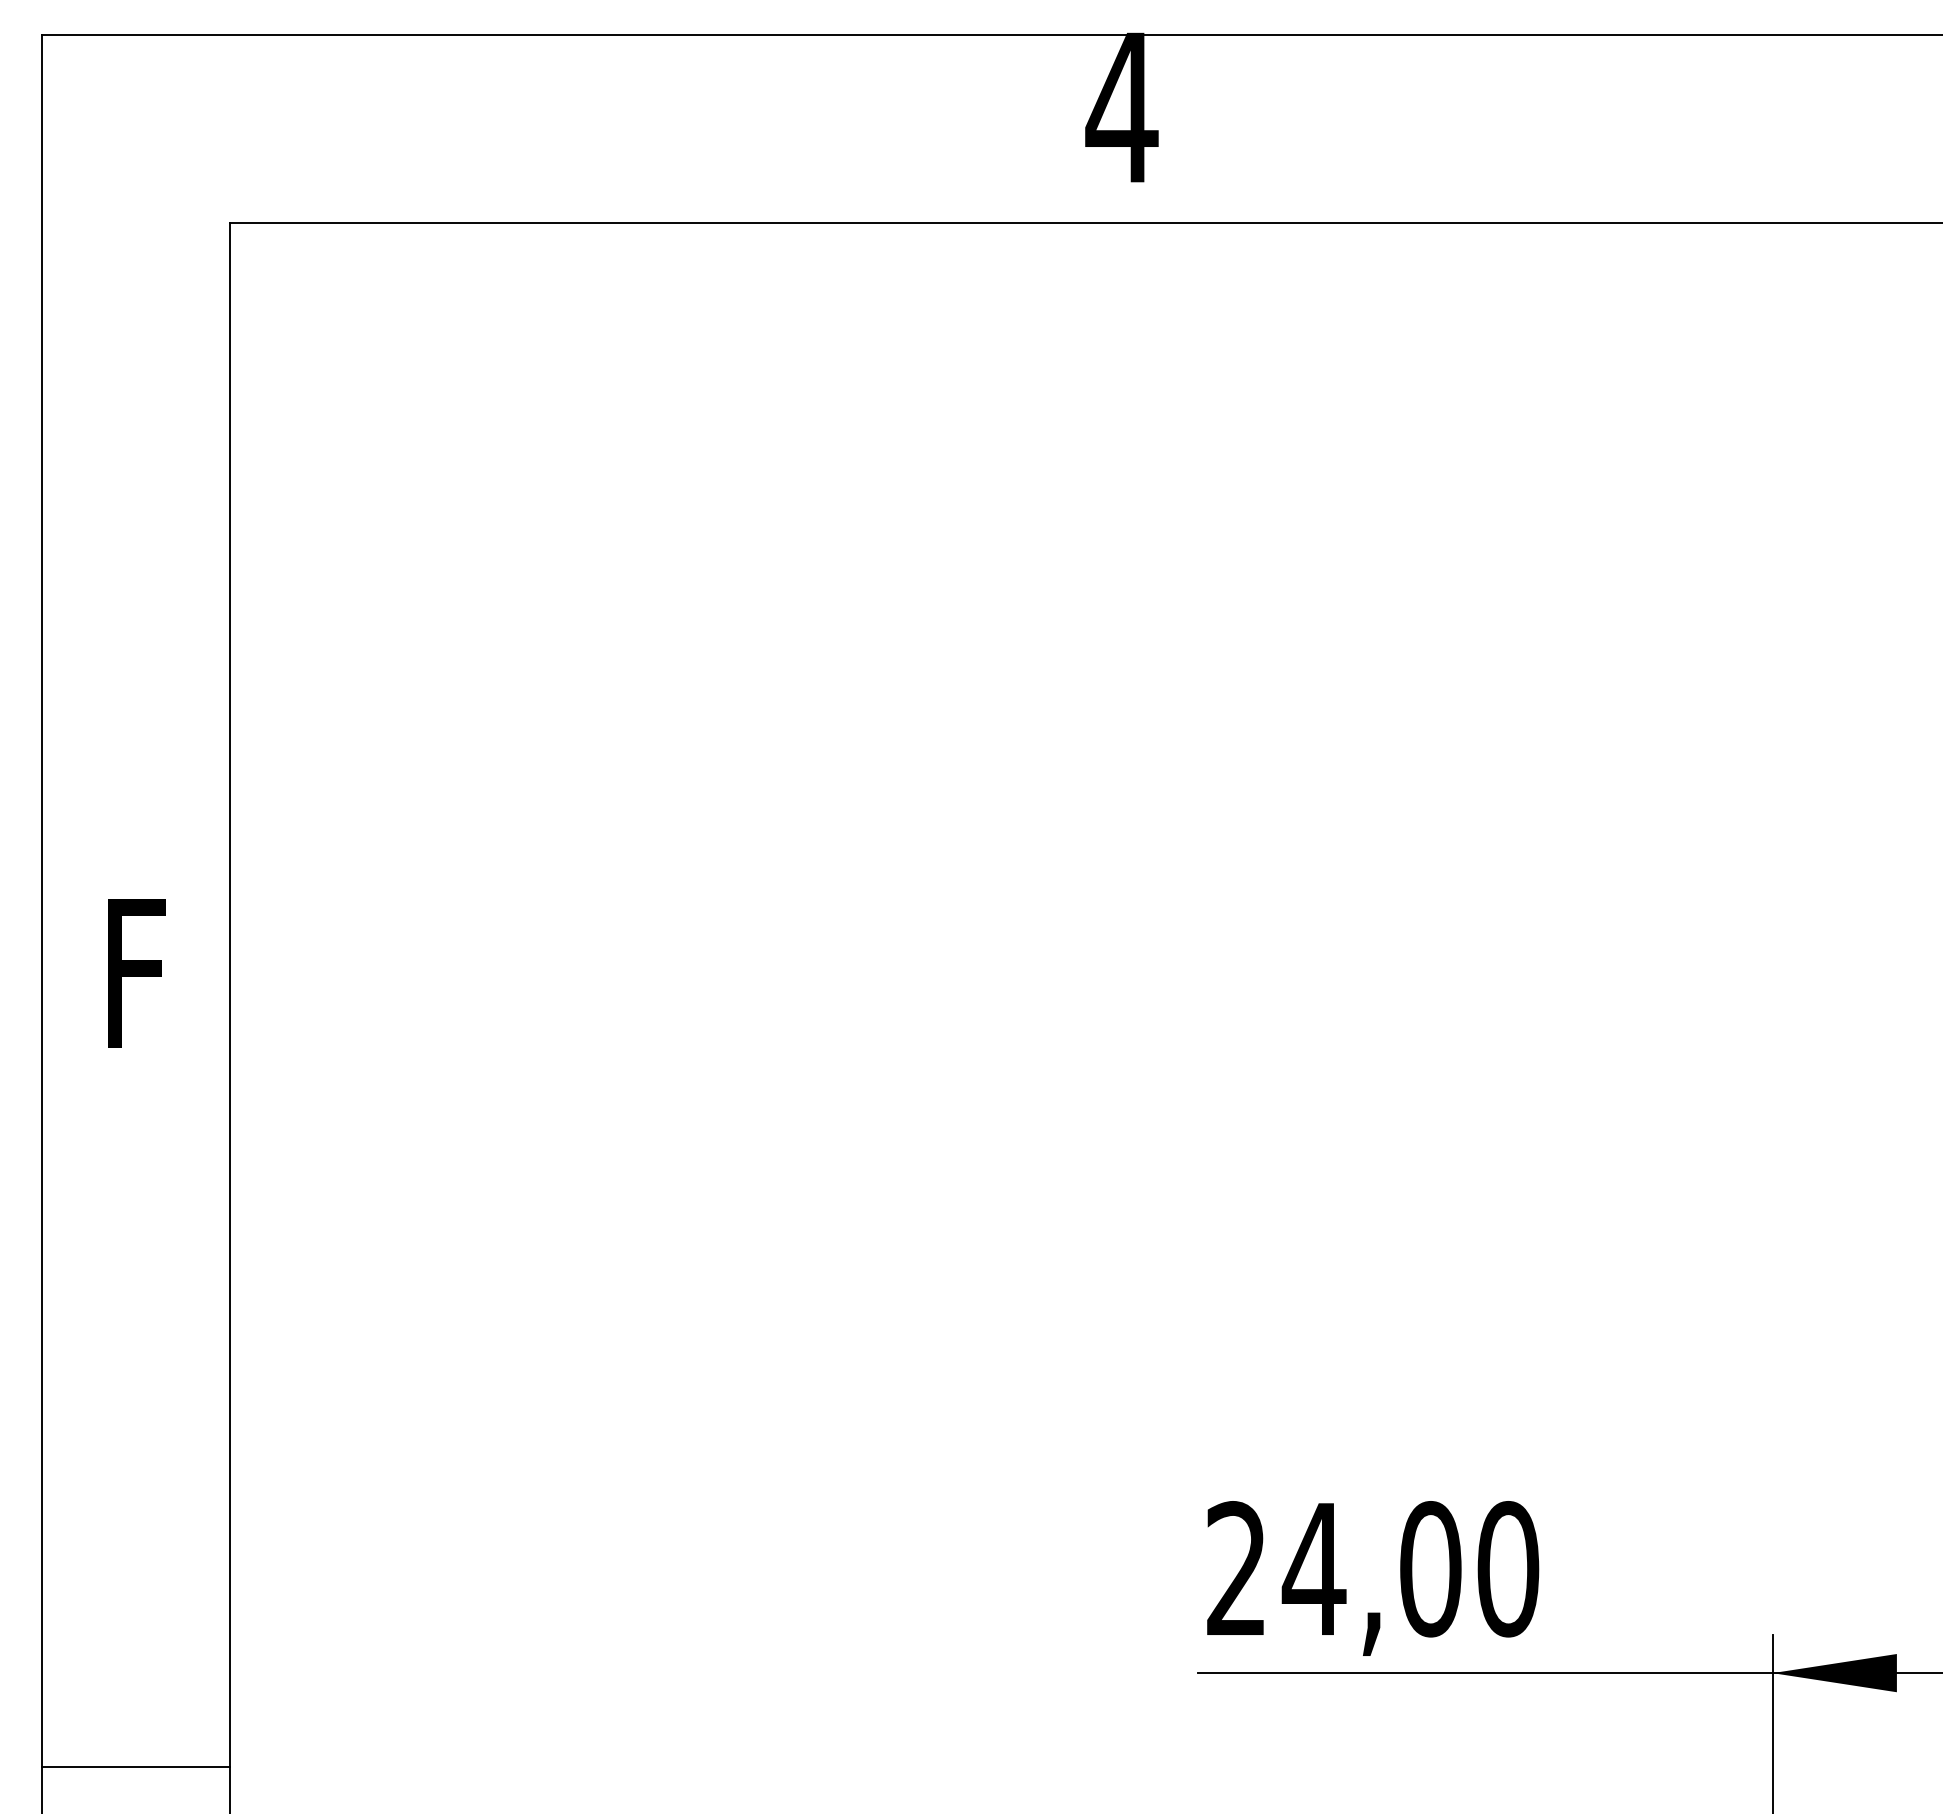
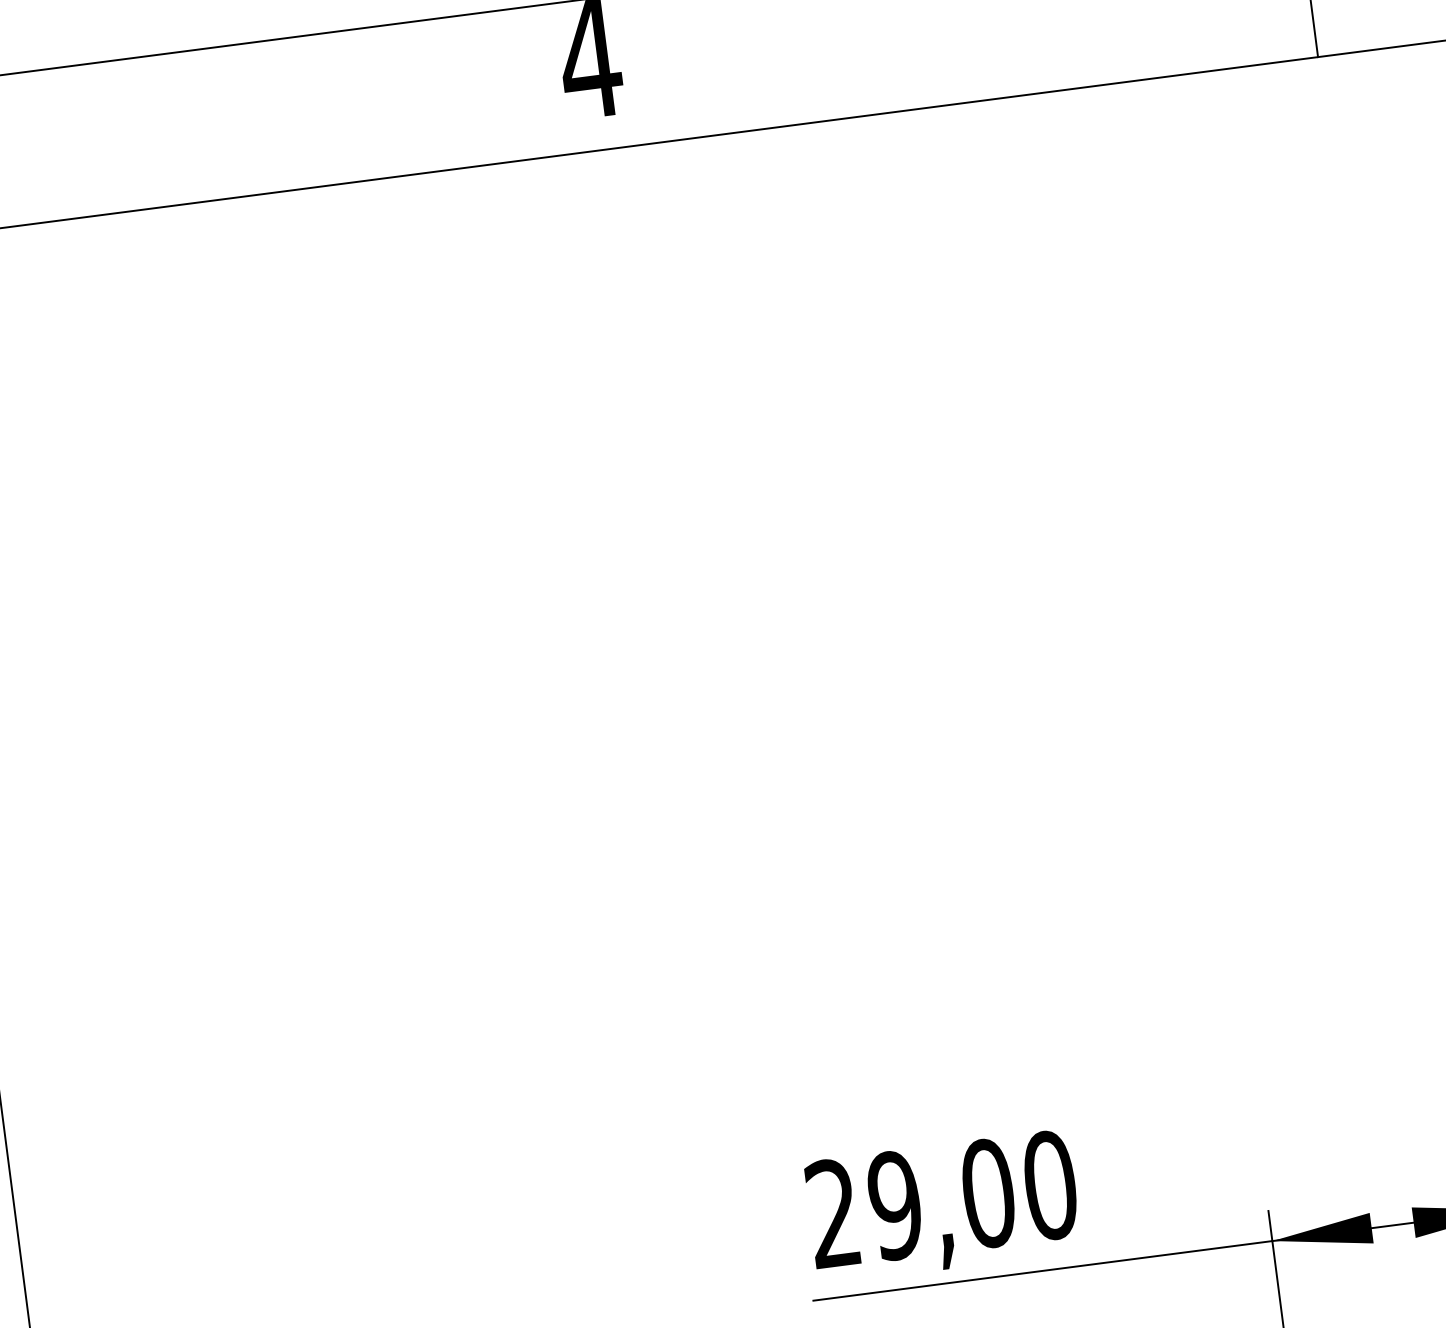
text: (1313, 1569) -> (894, 1205), 24,00 -> 29,00

